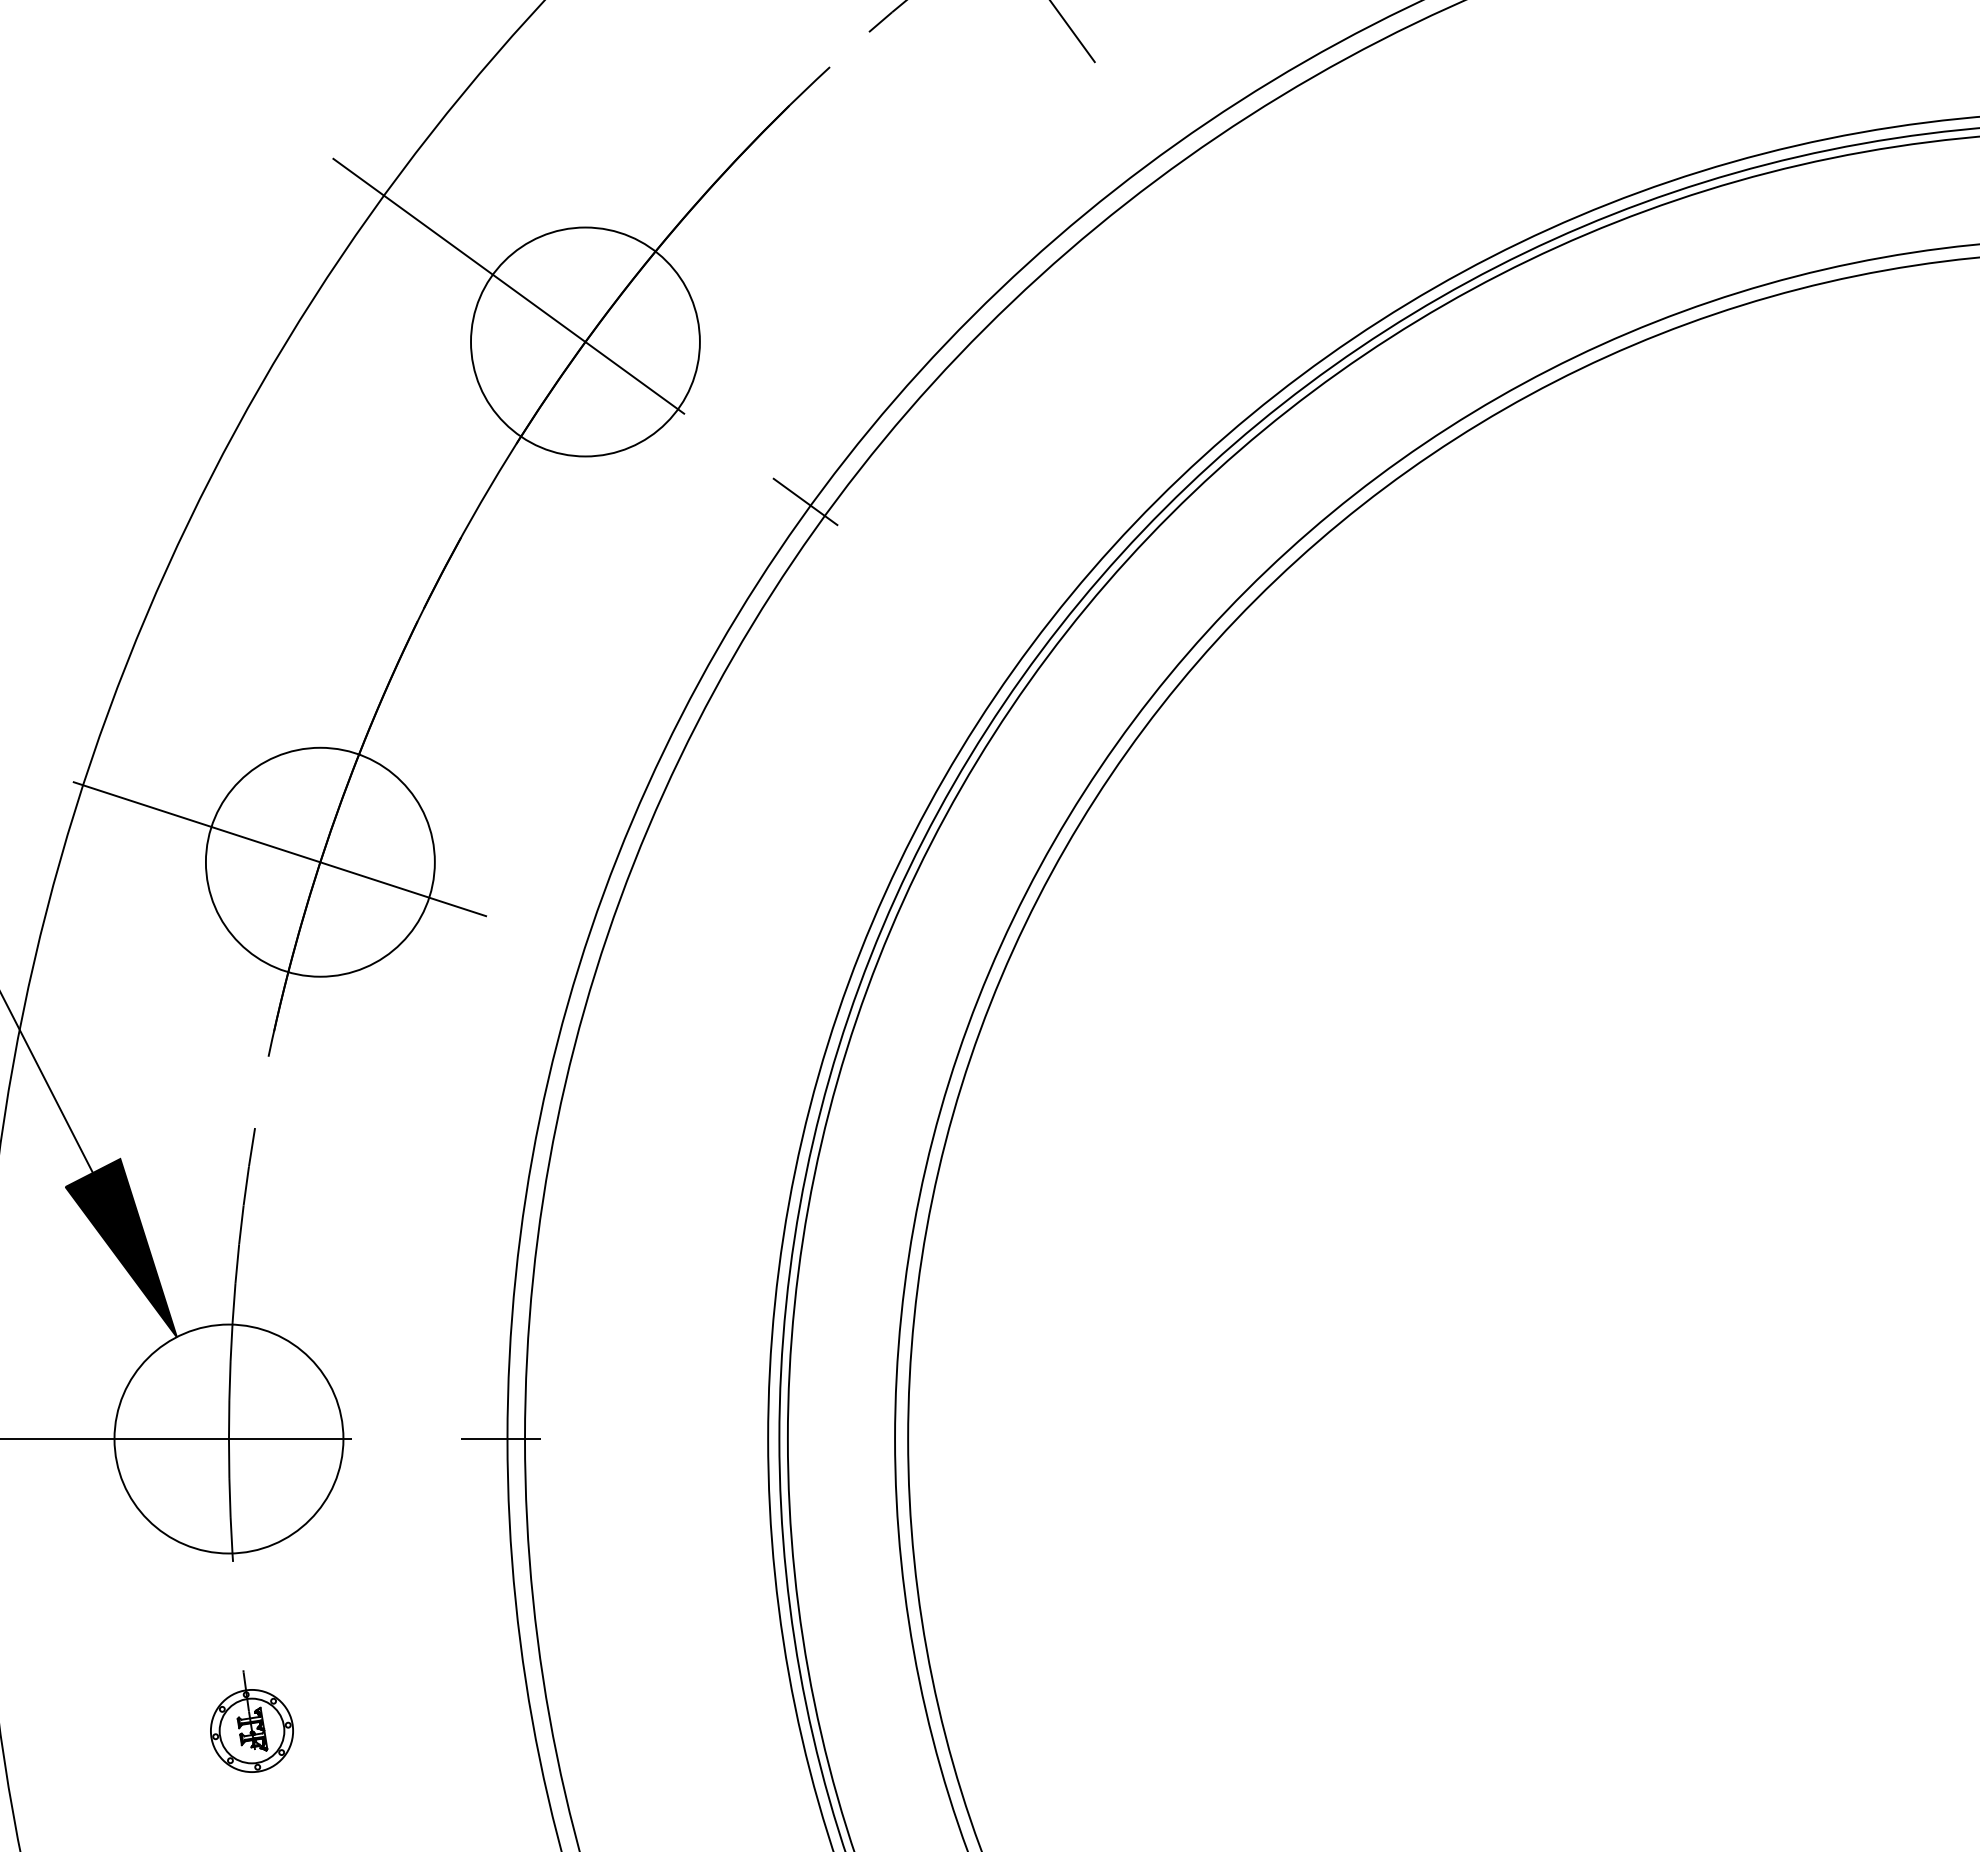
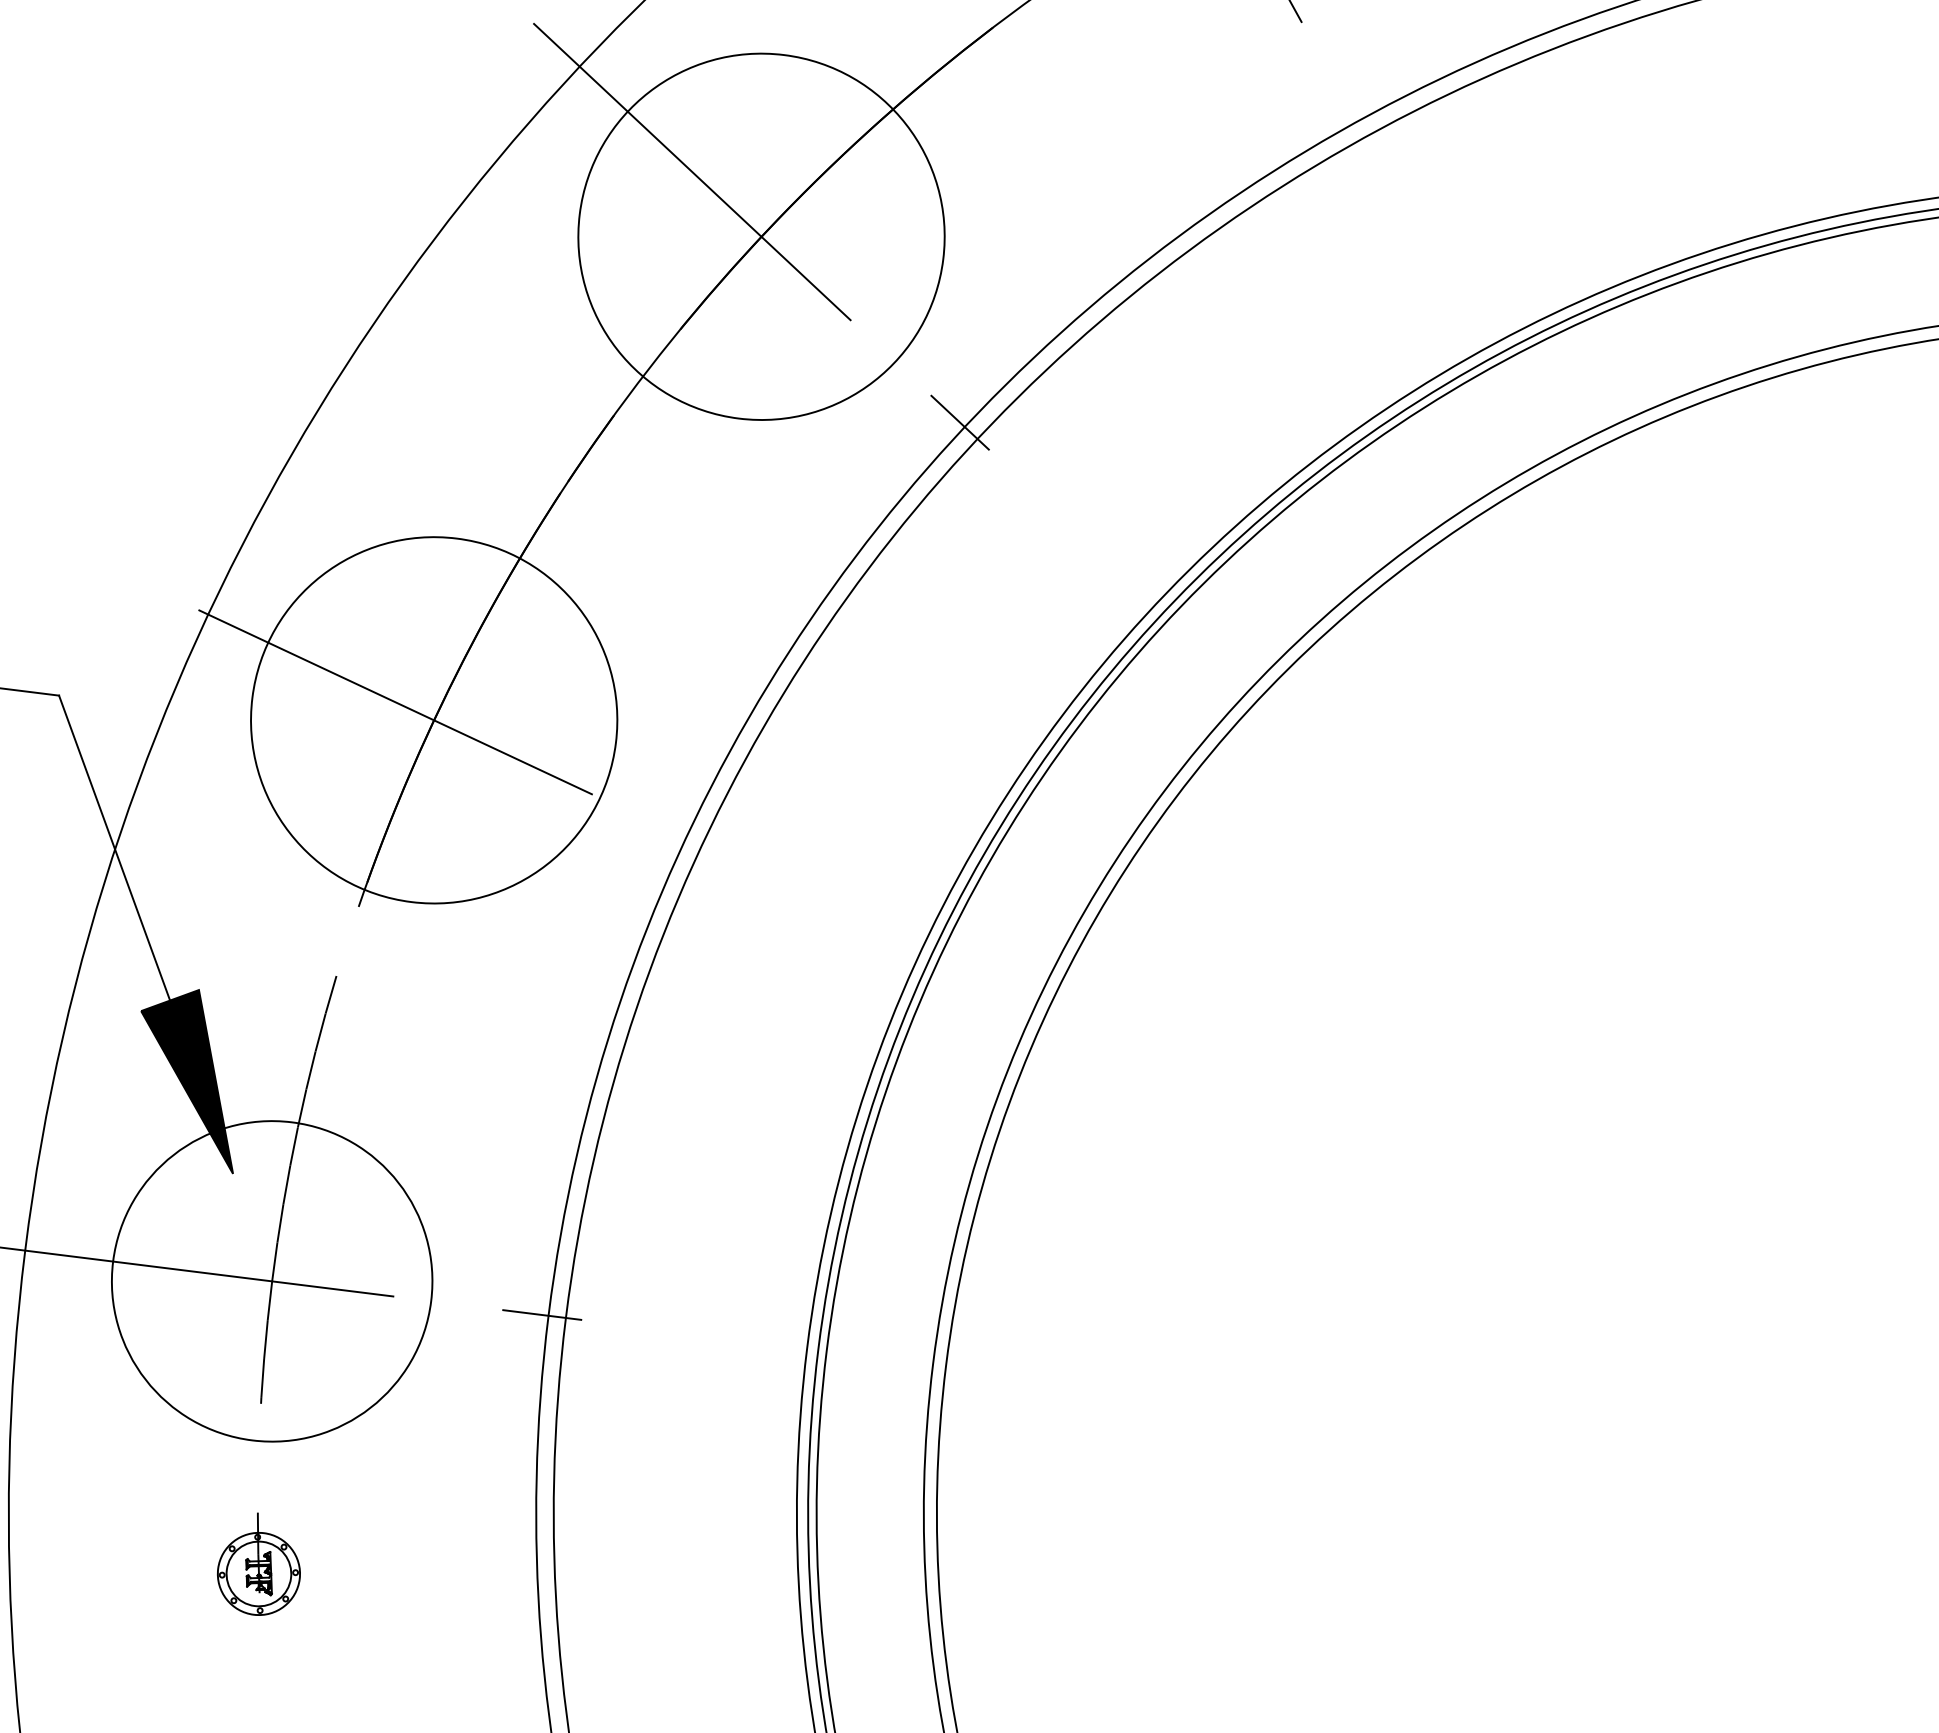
circle: (585, 341) -> (761, 236), size x1.6
circle: (319, 861) -> (433, 719), size x1.6
circle: (228, 1438) -> (271, 1280), size x1.4

